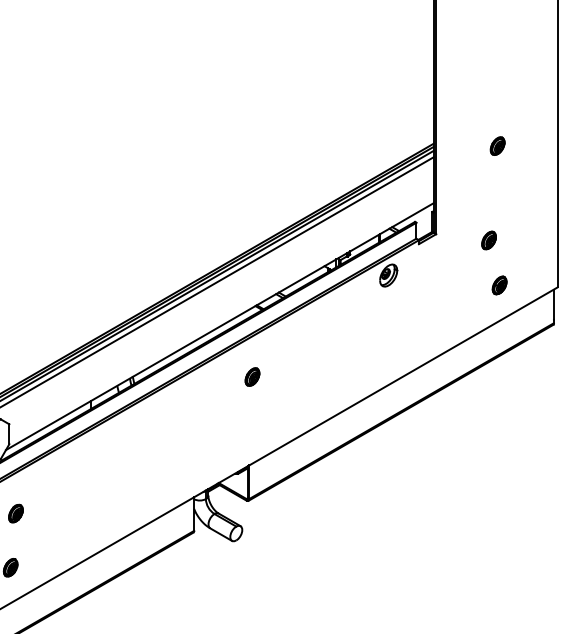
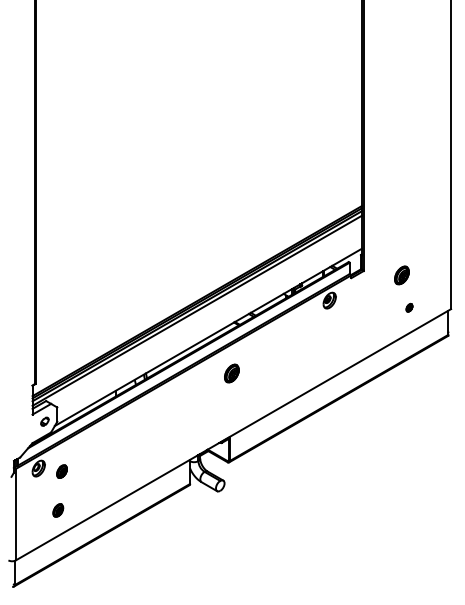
part: (496, 145) -> (407, 207), removed
part: (488, 240) -> (401, 275), size x1.4
part: (499, 285) -> (409, 307), size x0.6
part: (251, 377) -> (231, 373), size x1.4

